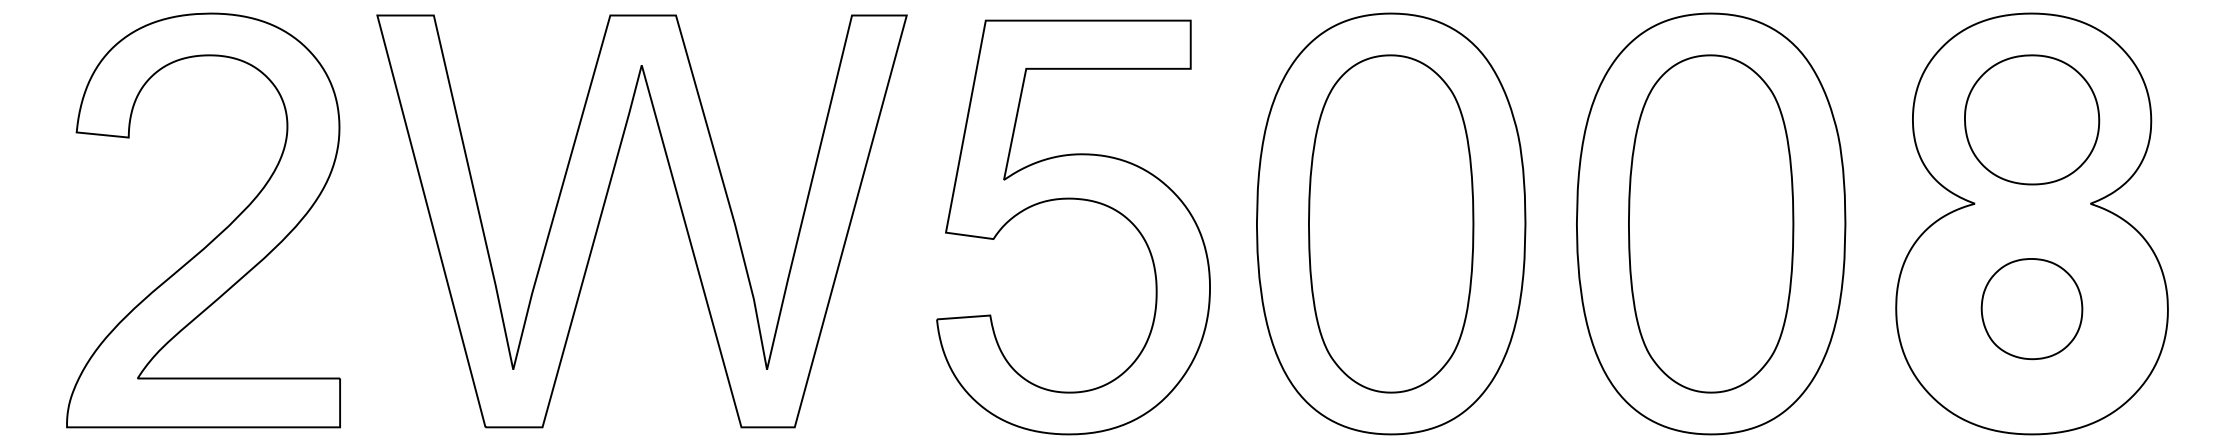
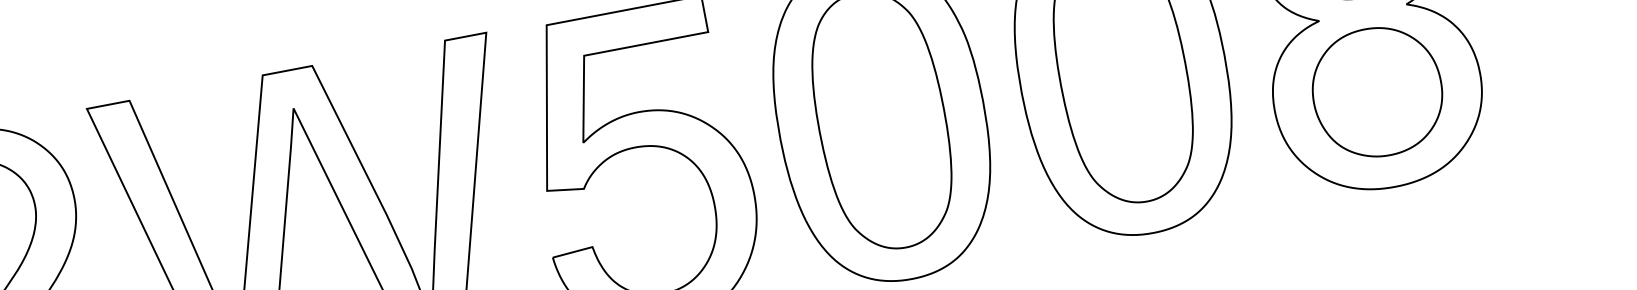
part: (2031, 308) -> (1376, 91), size x1.67

